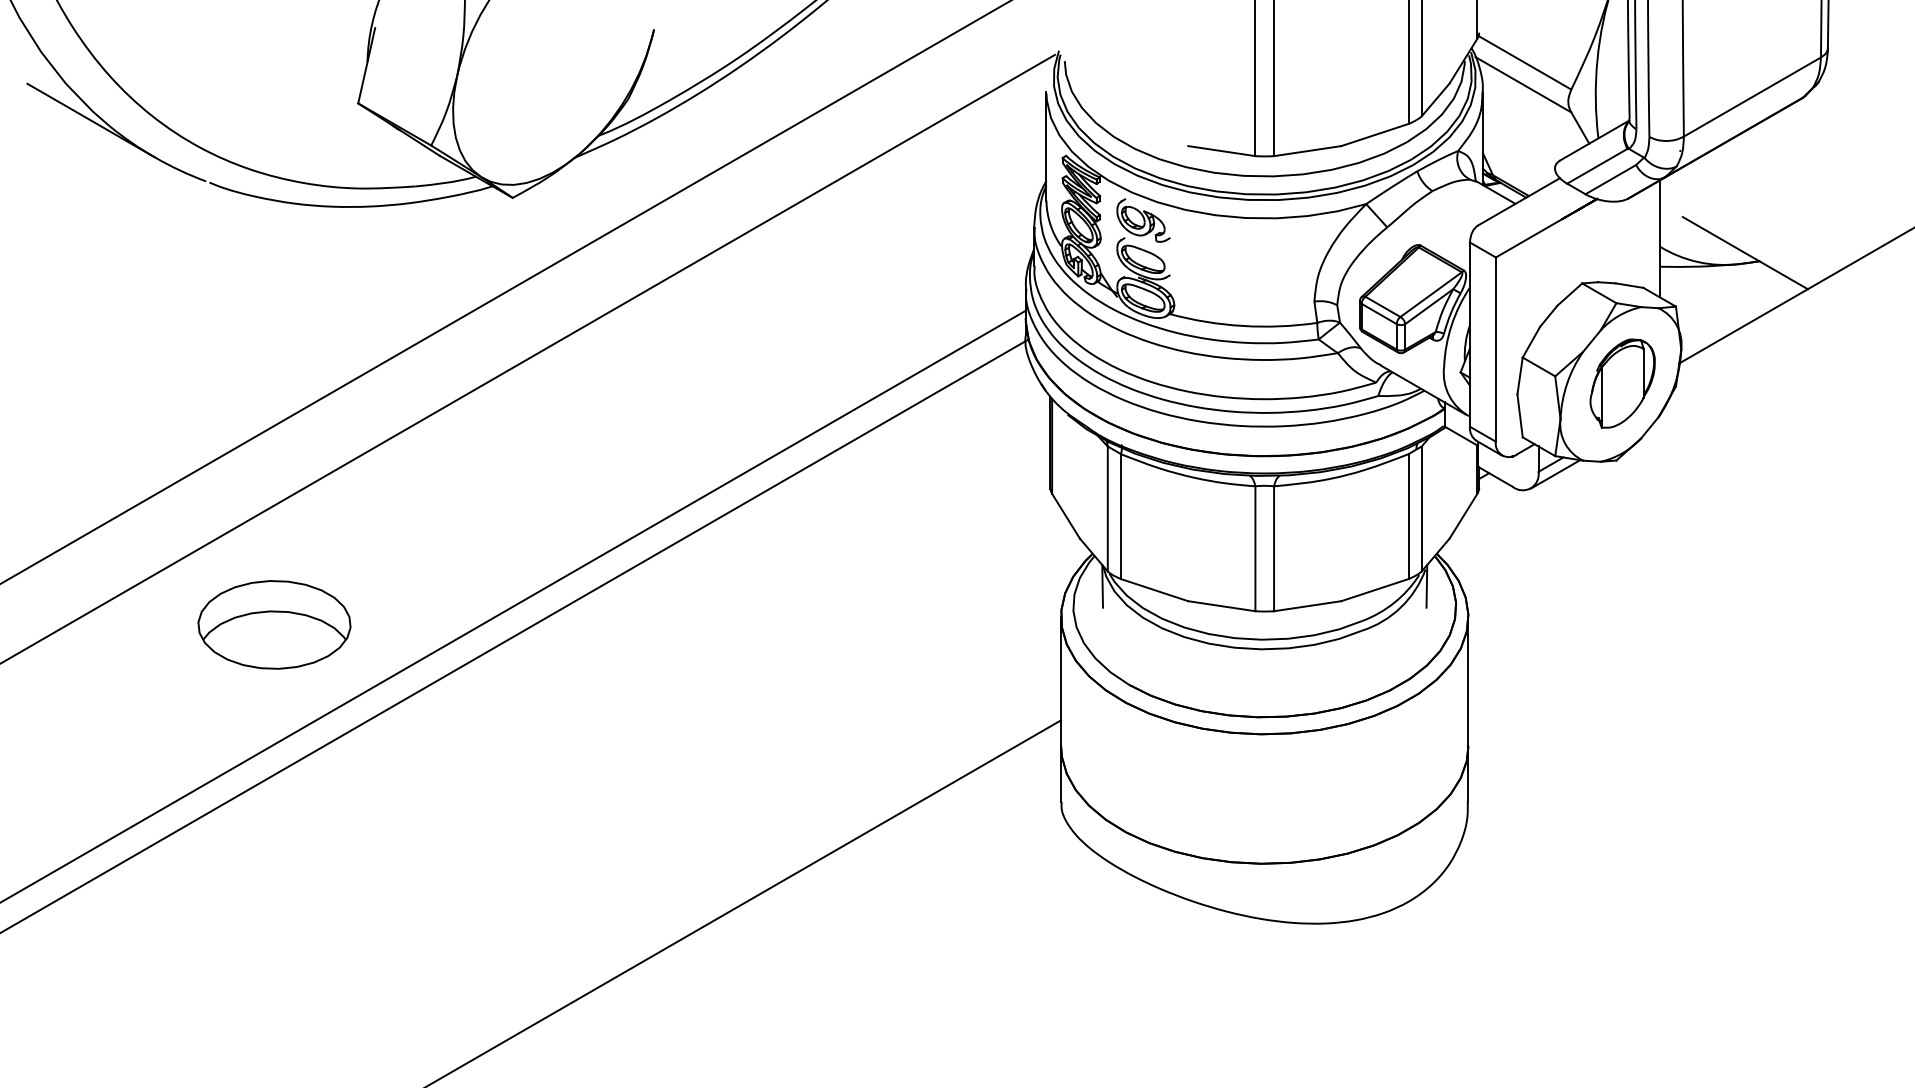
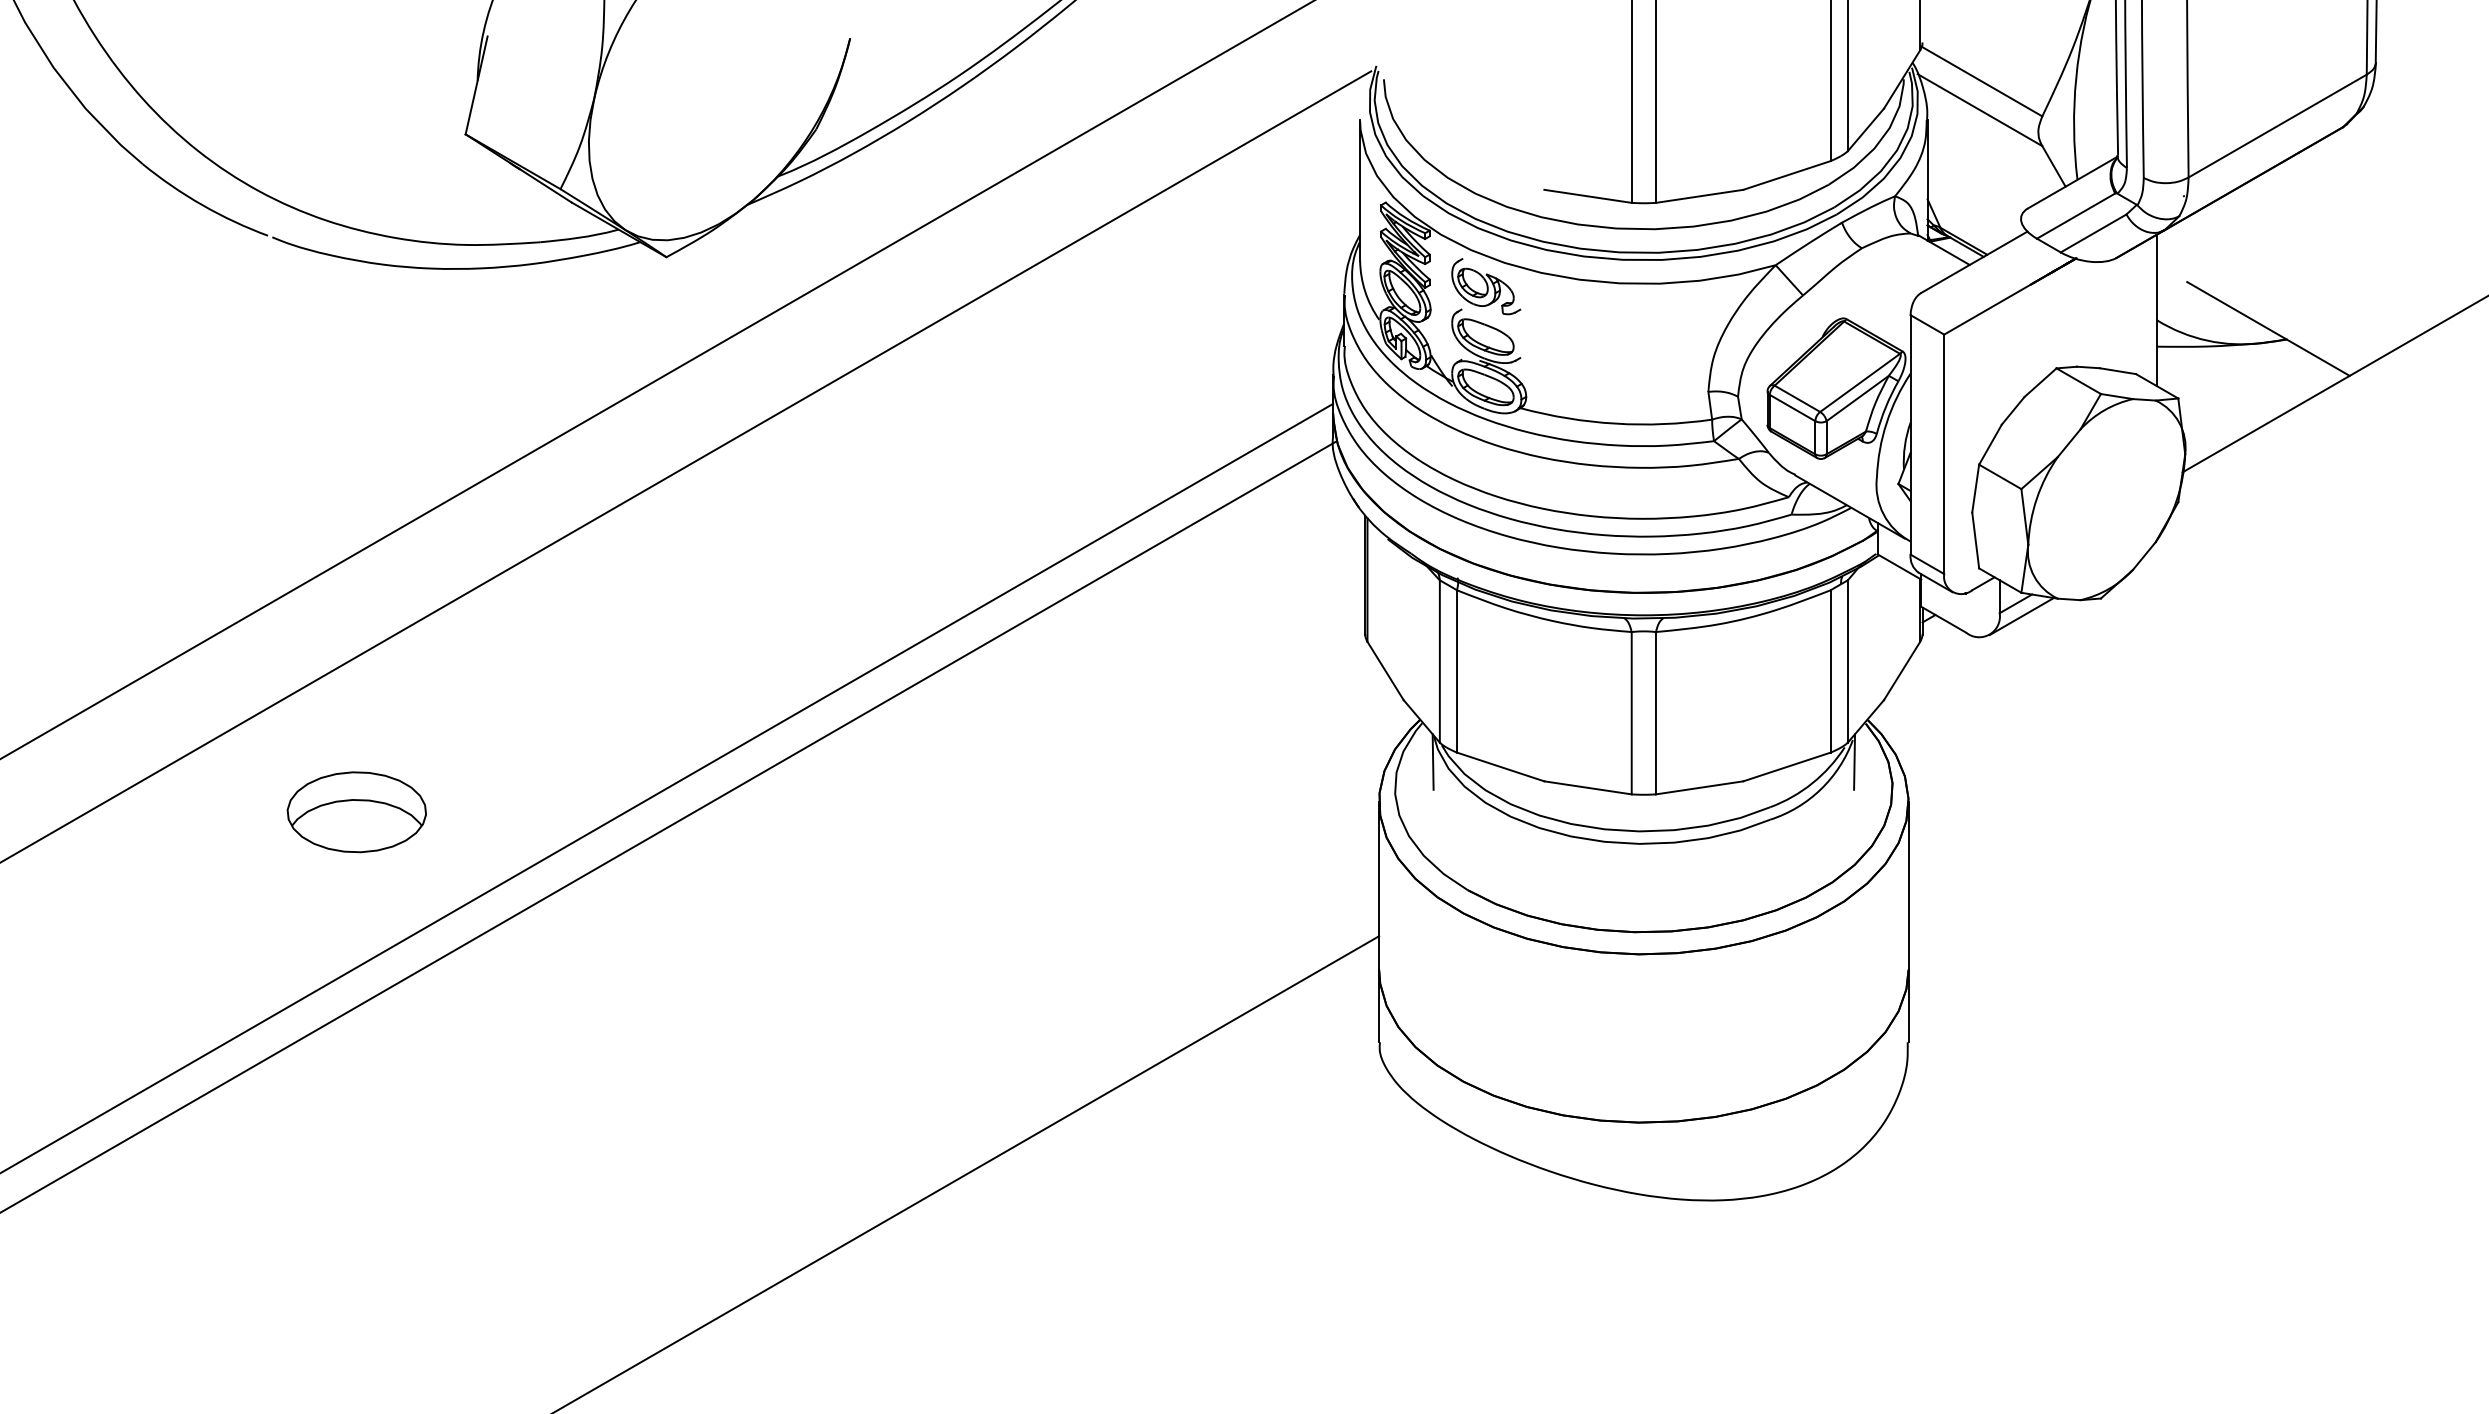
line: (90, 120) -> (117, 156), removed
part: (1622, 383) -> (2108, 498), removed
part: (274, 625) -> (356, 812), size x0.7

